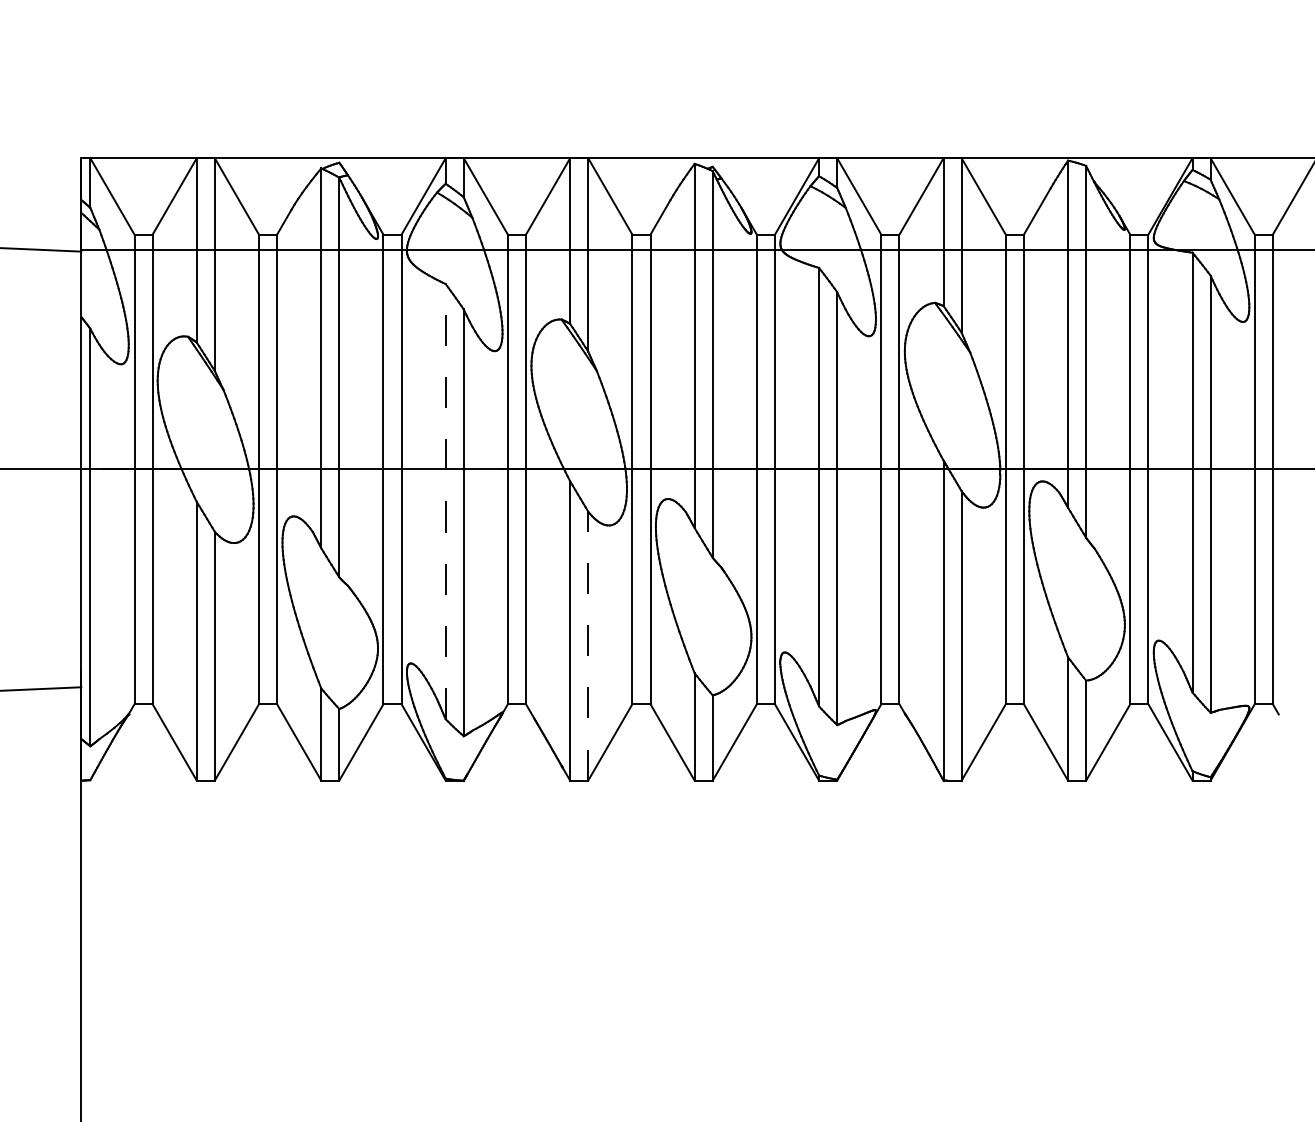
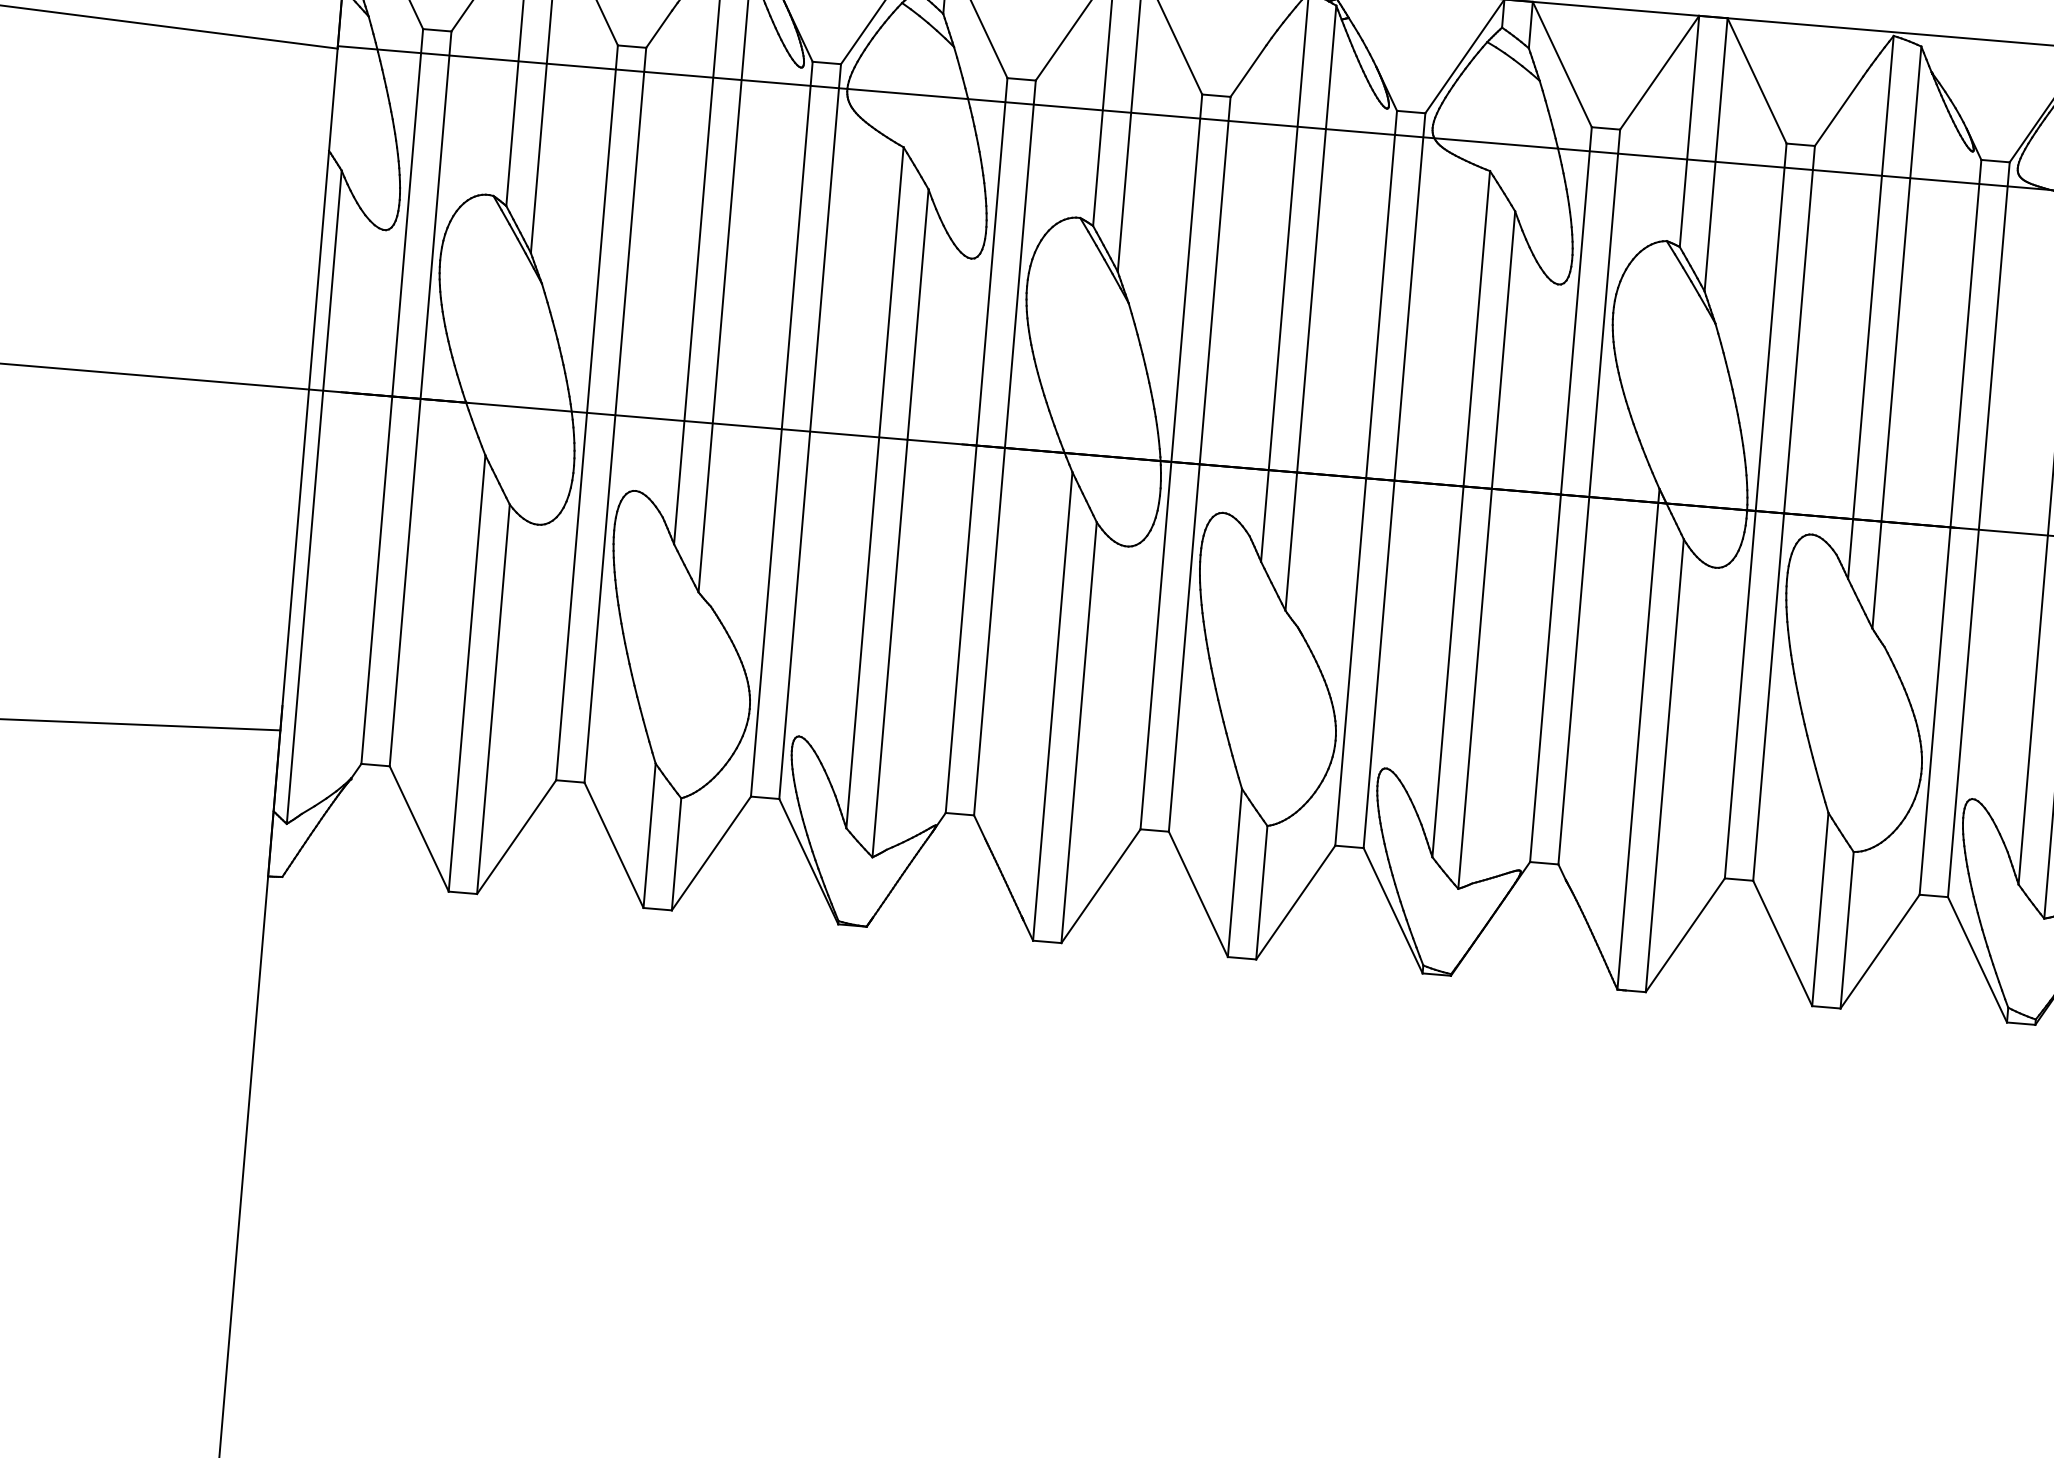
line: (445, 501) -> (874, 487), dashed -> solid
line: (588, 645) -> (1079, 731), dashed -> solid

